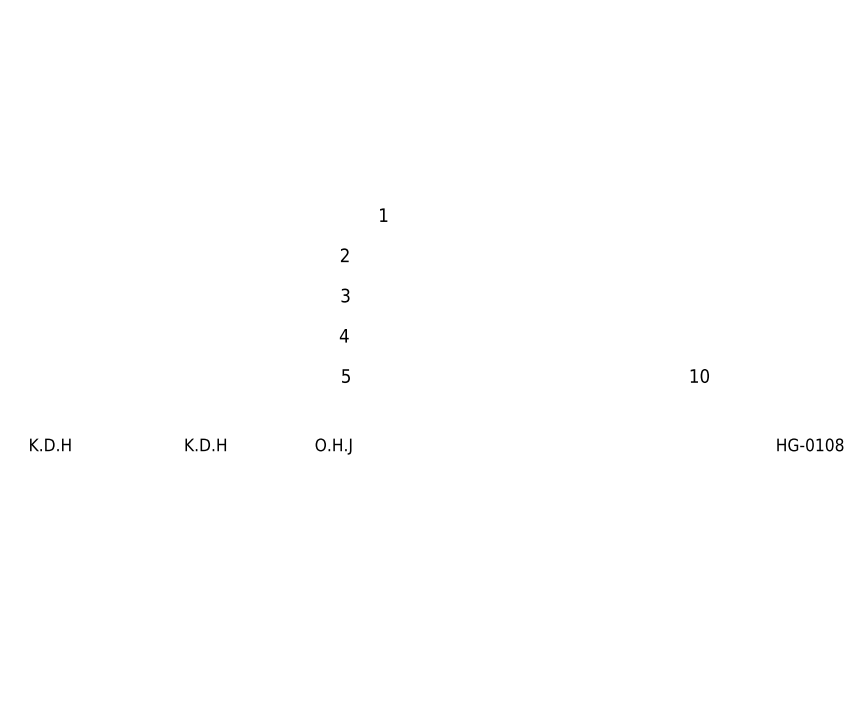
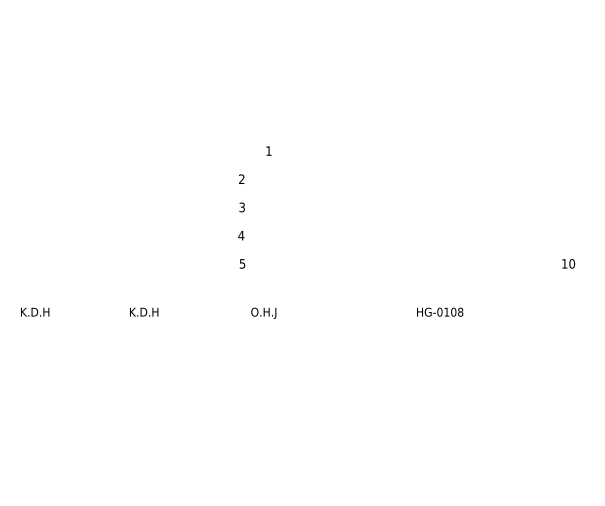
text: (699, 375) -> (568, 263), moved
text: (810, 443) -> (440, 311), moved
text: (333, 445) -> (263, 312), moved

